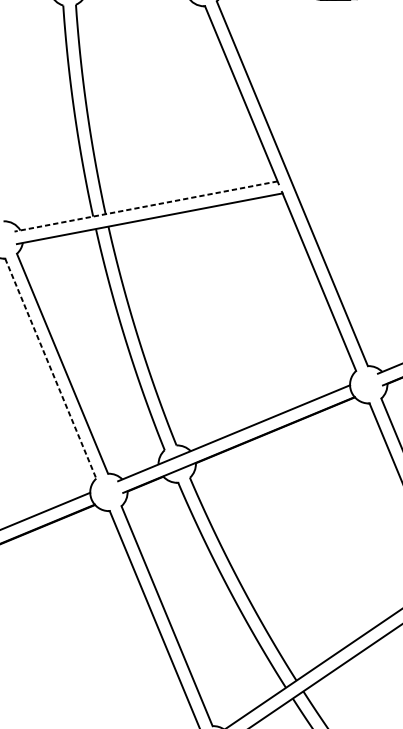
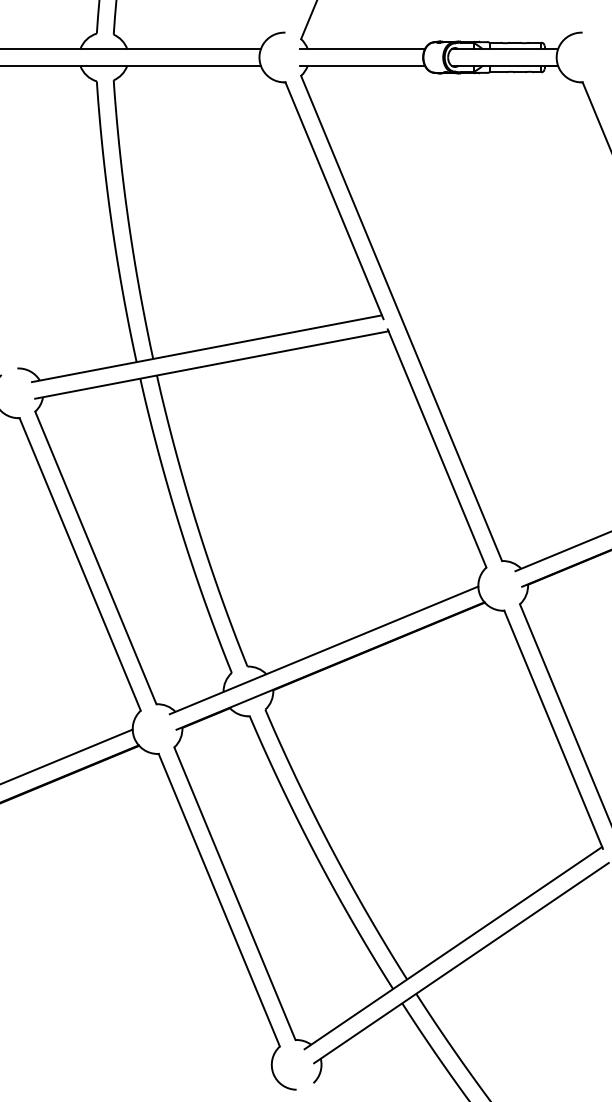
line: (145, 206) -> (206, 348), dashed -> solid
line: (50, 368) -> (80, 564), dashed -> solid

